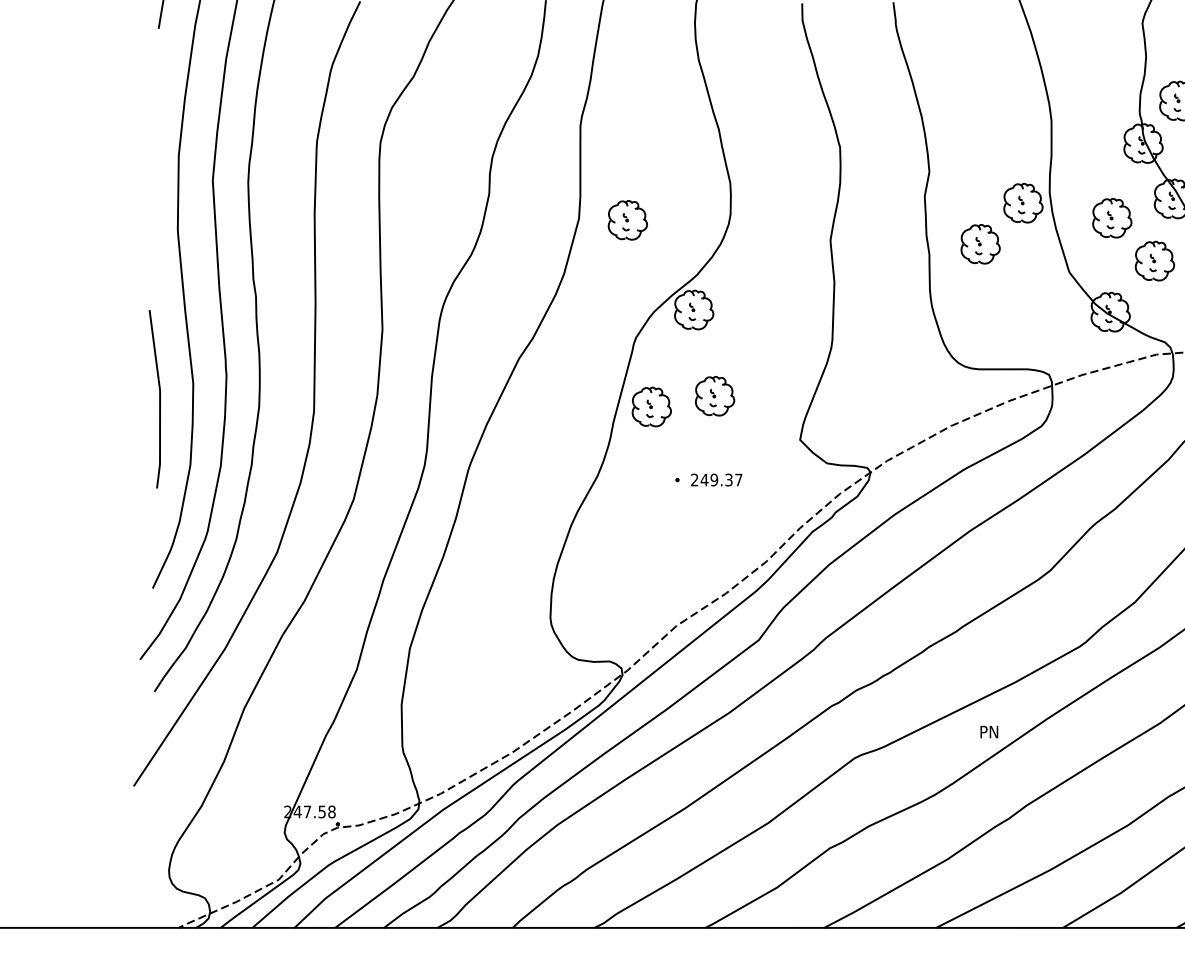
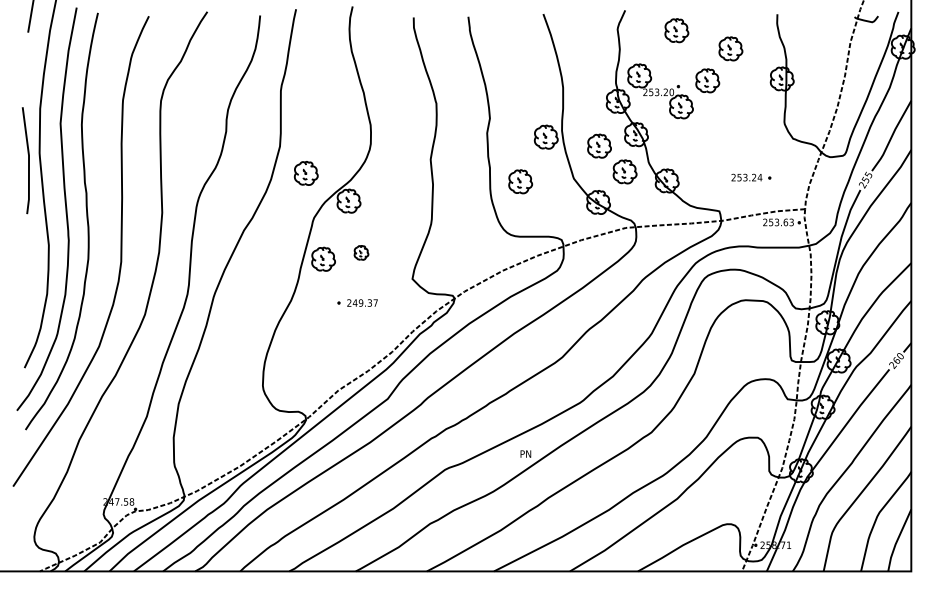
part: (628, 220) -> (306, 173), moved
part: (980, 243) -> (520, 181), moved
part: (715, 395) -> (361, 252), size x0.6
line: (159, 399) -> (28, 160), moved

